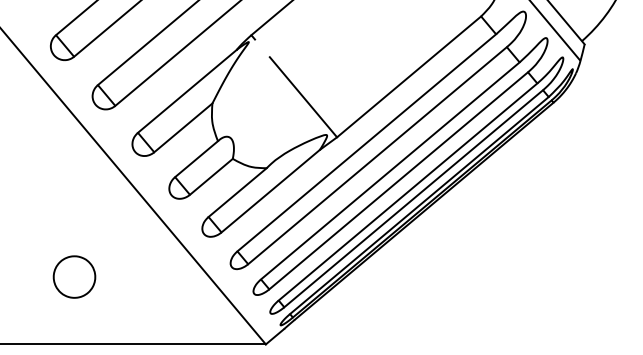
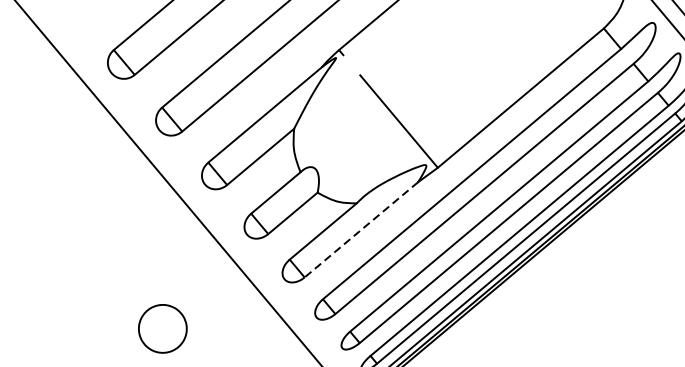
line: (270, 191) -> (361, 230), solid -> dashed
part: (74, 276) -> (162, 328), moved

